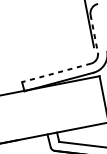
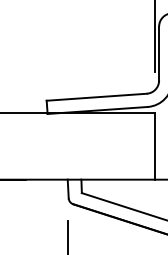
line: (94, 33) -> (159, 53), dashed -> solid
line: (56, 73) -> (96, 97), dashed -> solid

